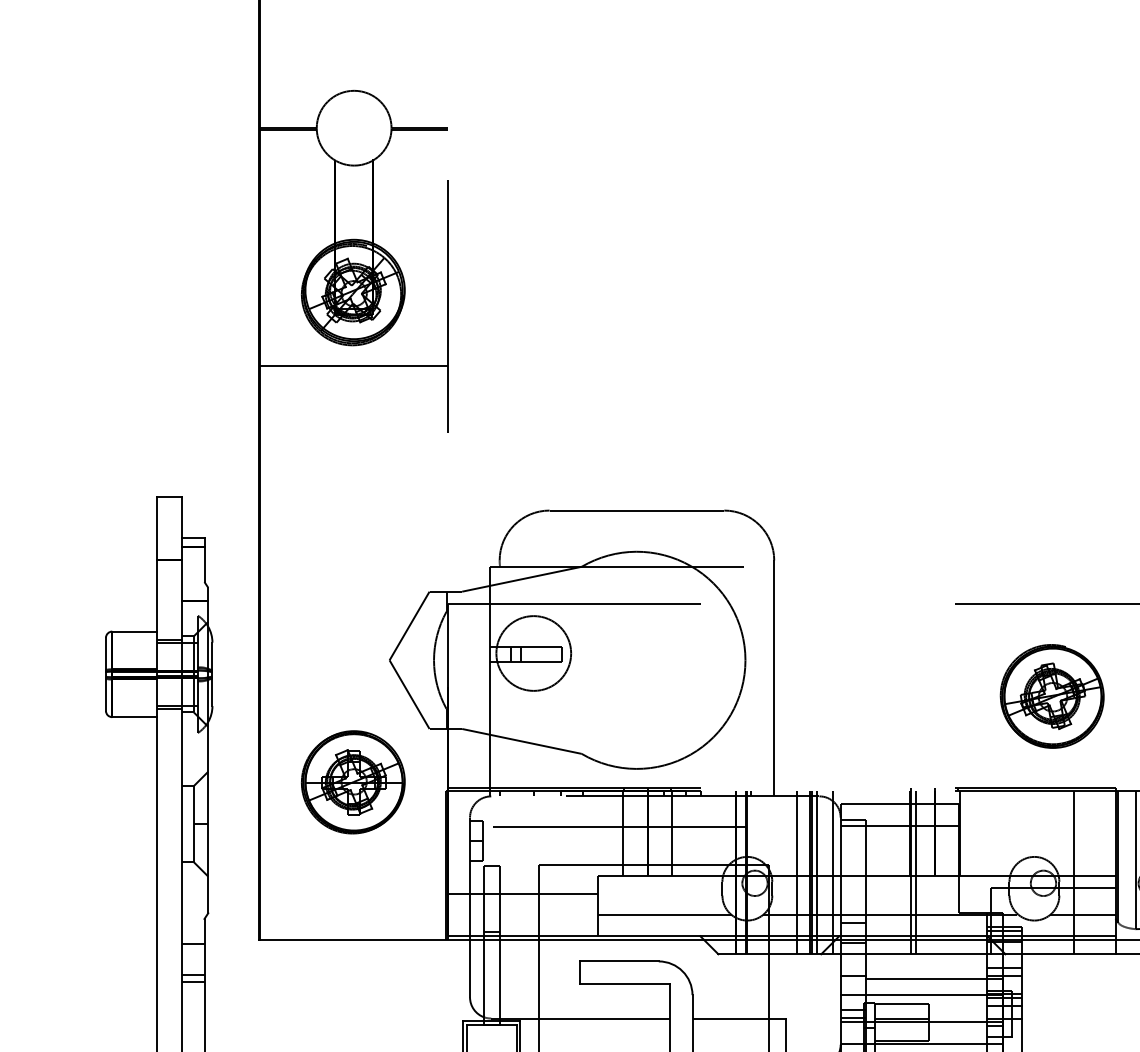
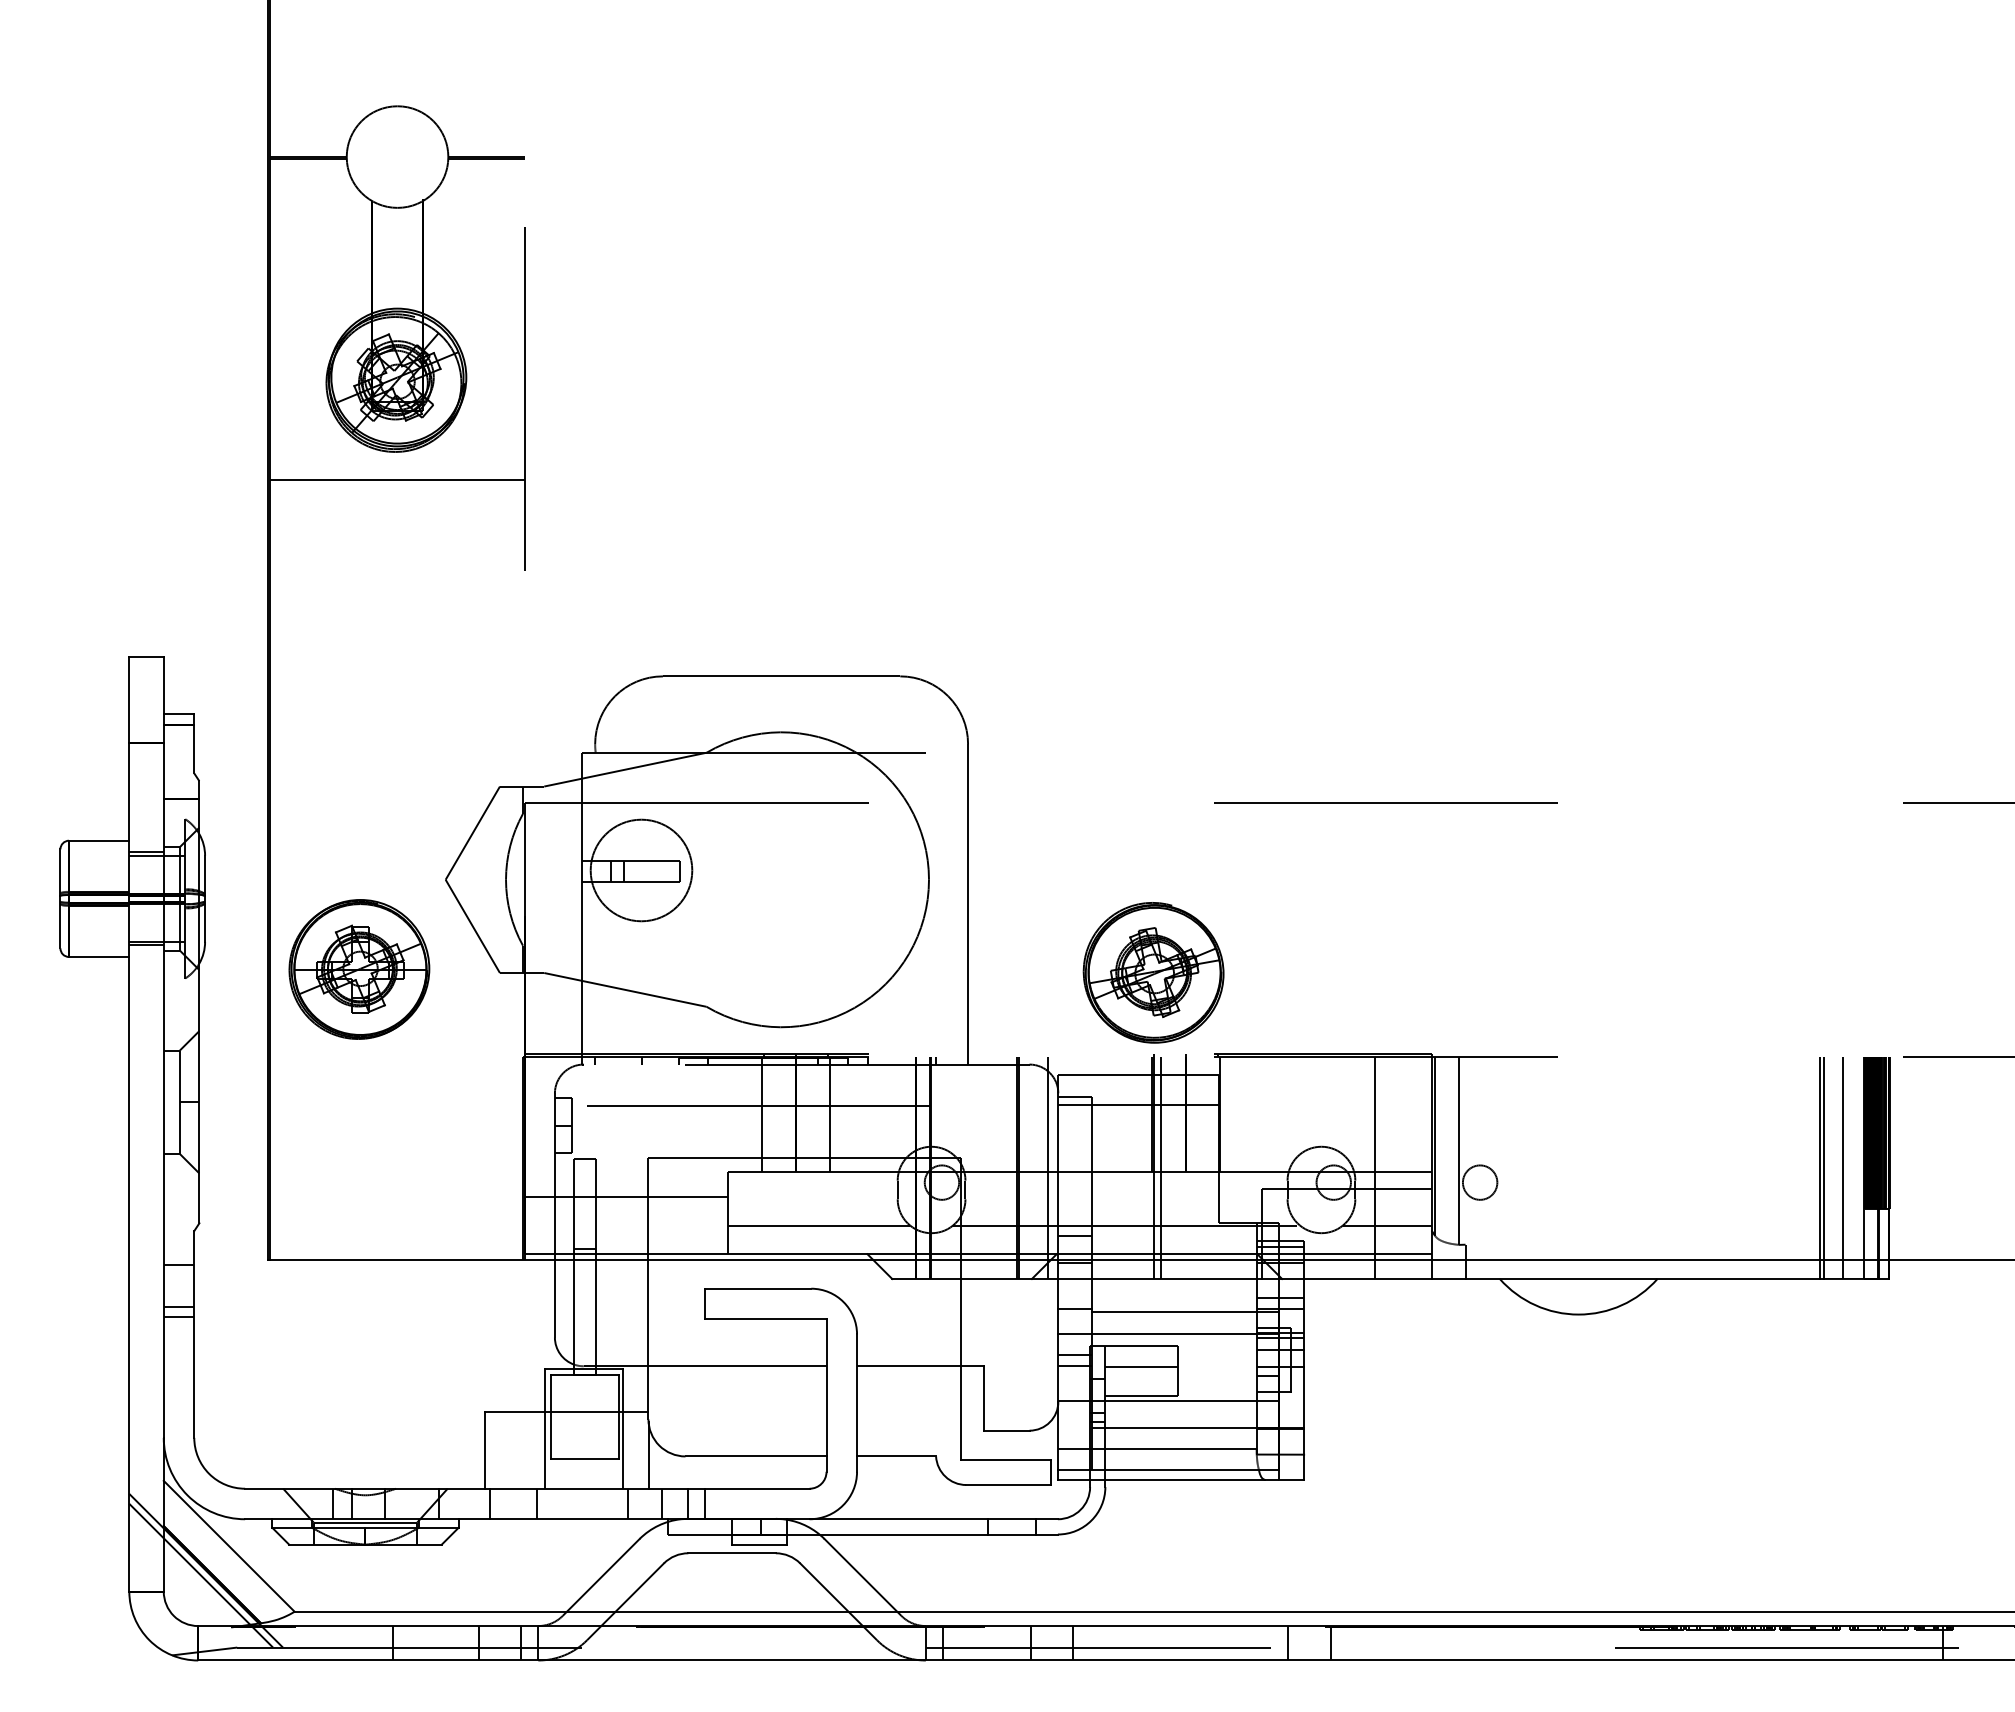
part: (1052, 696) -> (1153, 972), moved
part: (353, 782) -> (359, 969), moved
line: (796, 872) -> (998, 1167), removed
line: (817, 872) -> (1026, 1167), removed
line: (921, 1022) -> (1168, 1371), removed

